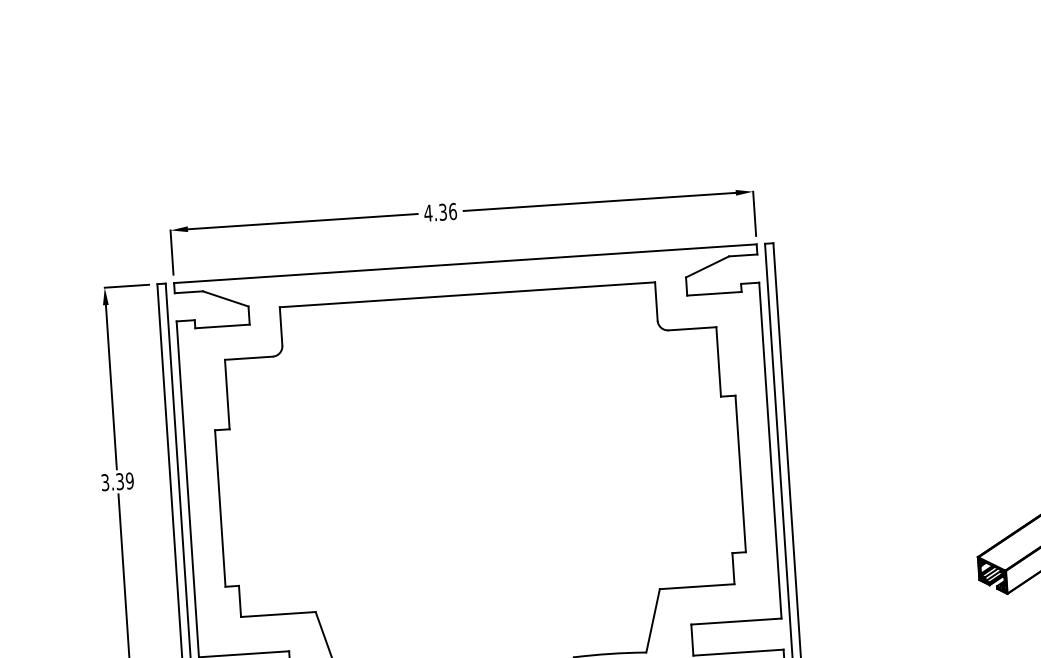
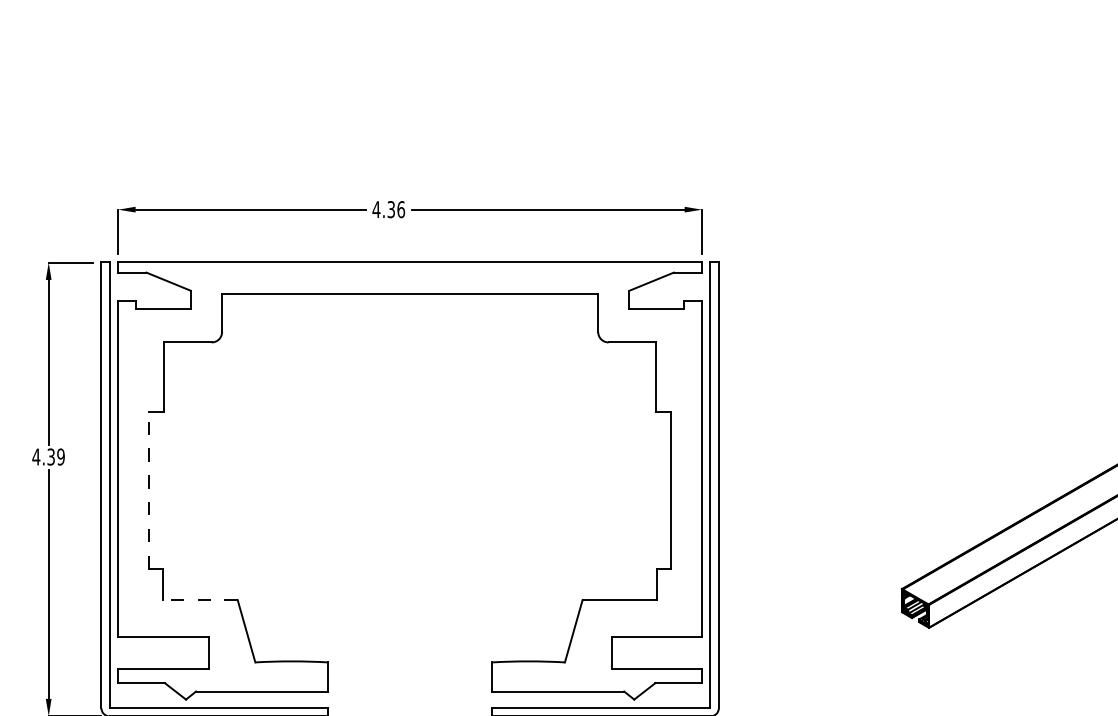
text: (105, 482) -> (36, 456), 3.39 -> 4.39
line: (220, 507) -> (149, 489), solid -> dashed
line: (277, 614) -> (199, 600), solid -> dashed

